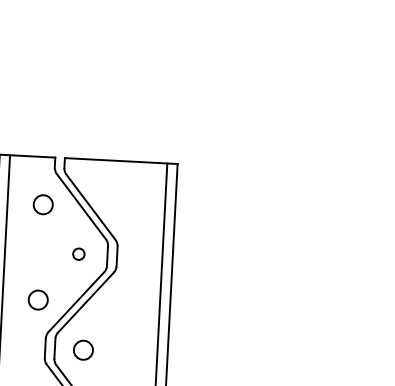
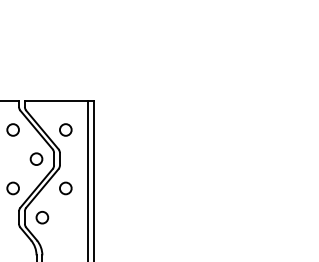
circle: (128, 208) -> (65, 129), added
circle: (78, 253) -> (36, 158), size x1.67
circle: (123, 304) -> (65, 188), added

